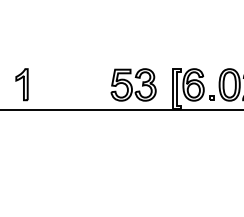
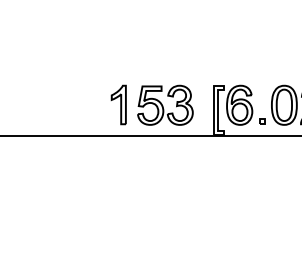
part: (21, 84) -> (118, 104), moved

